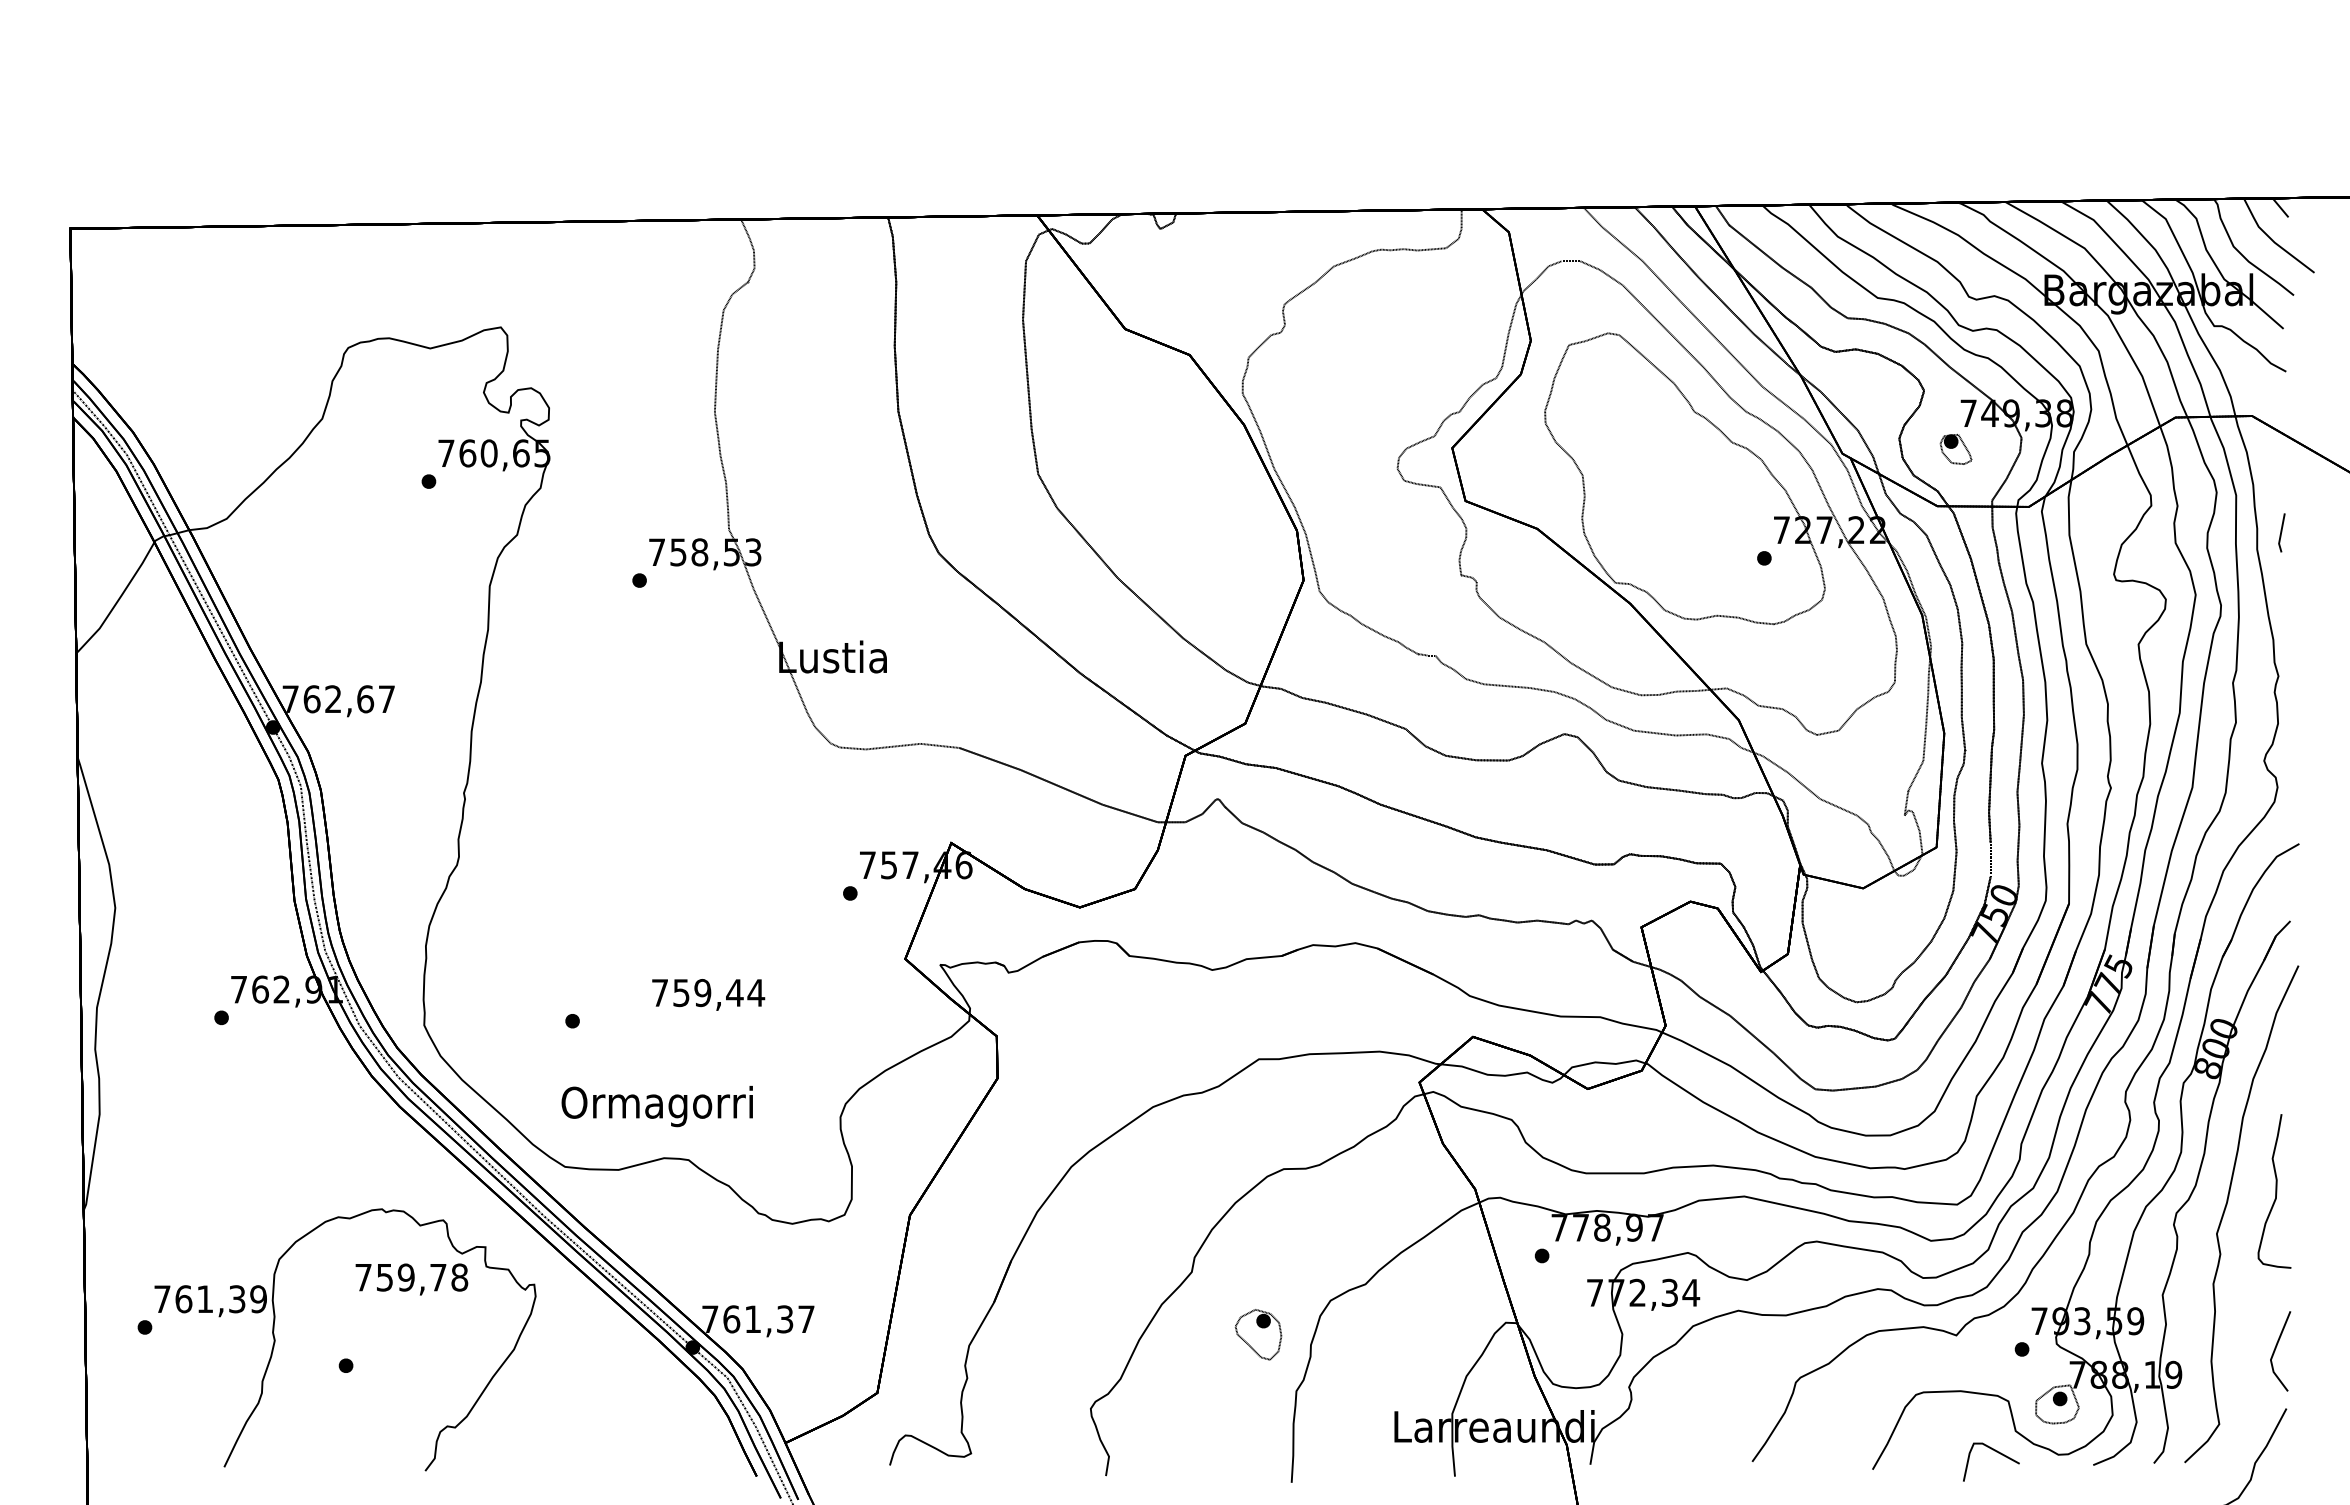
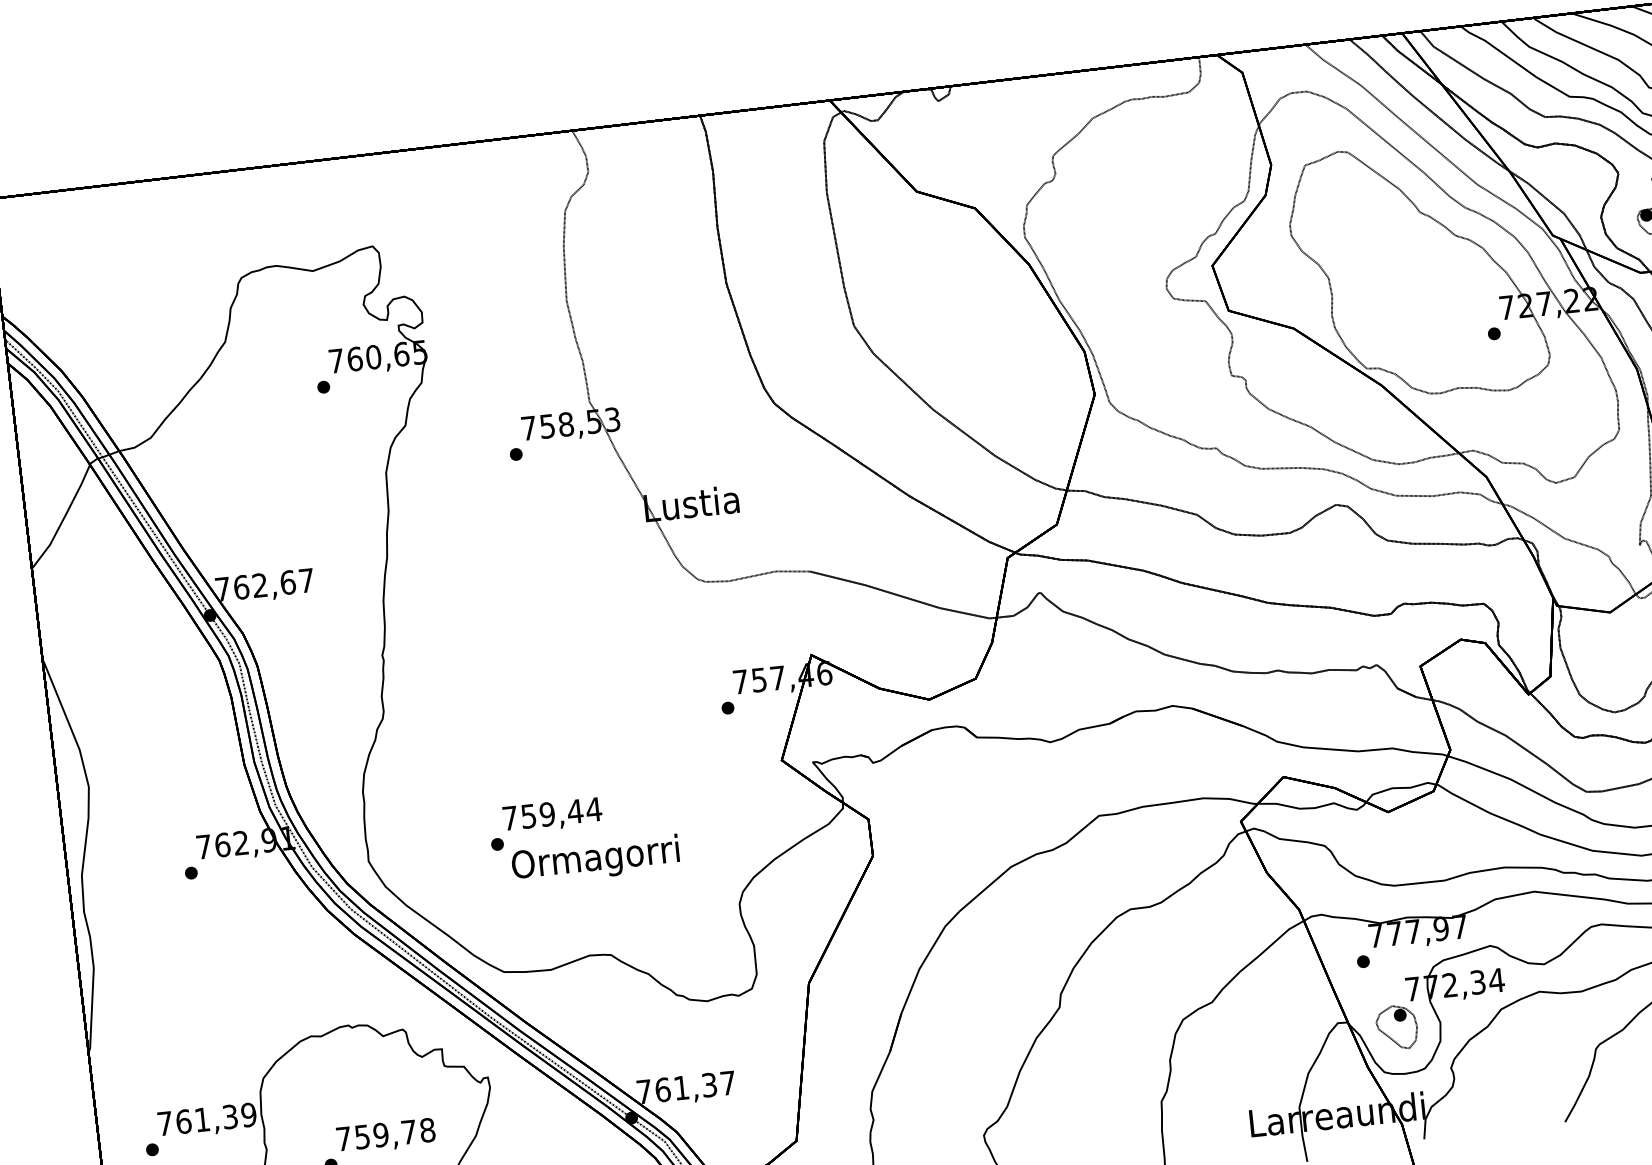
text: (708, 994) -> (552, 815), moved
text: (656, 1106) -> (595, 860), moved
text: (1602, 1227) -> (1413, 931), 778,97 -> 777,97
text: (411, 1279) -> (385, 1136), moved
part: (1258, 1334) -> (1396, 1027), moved

